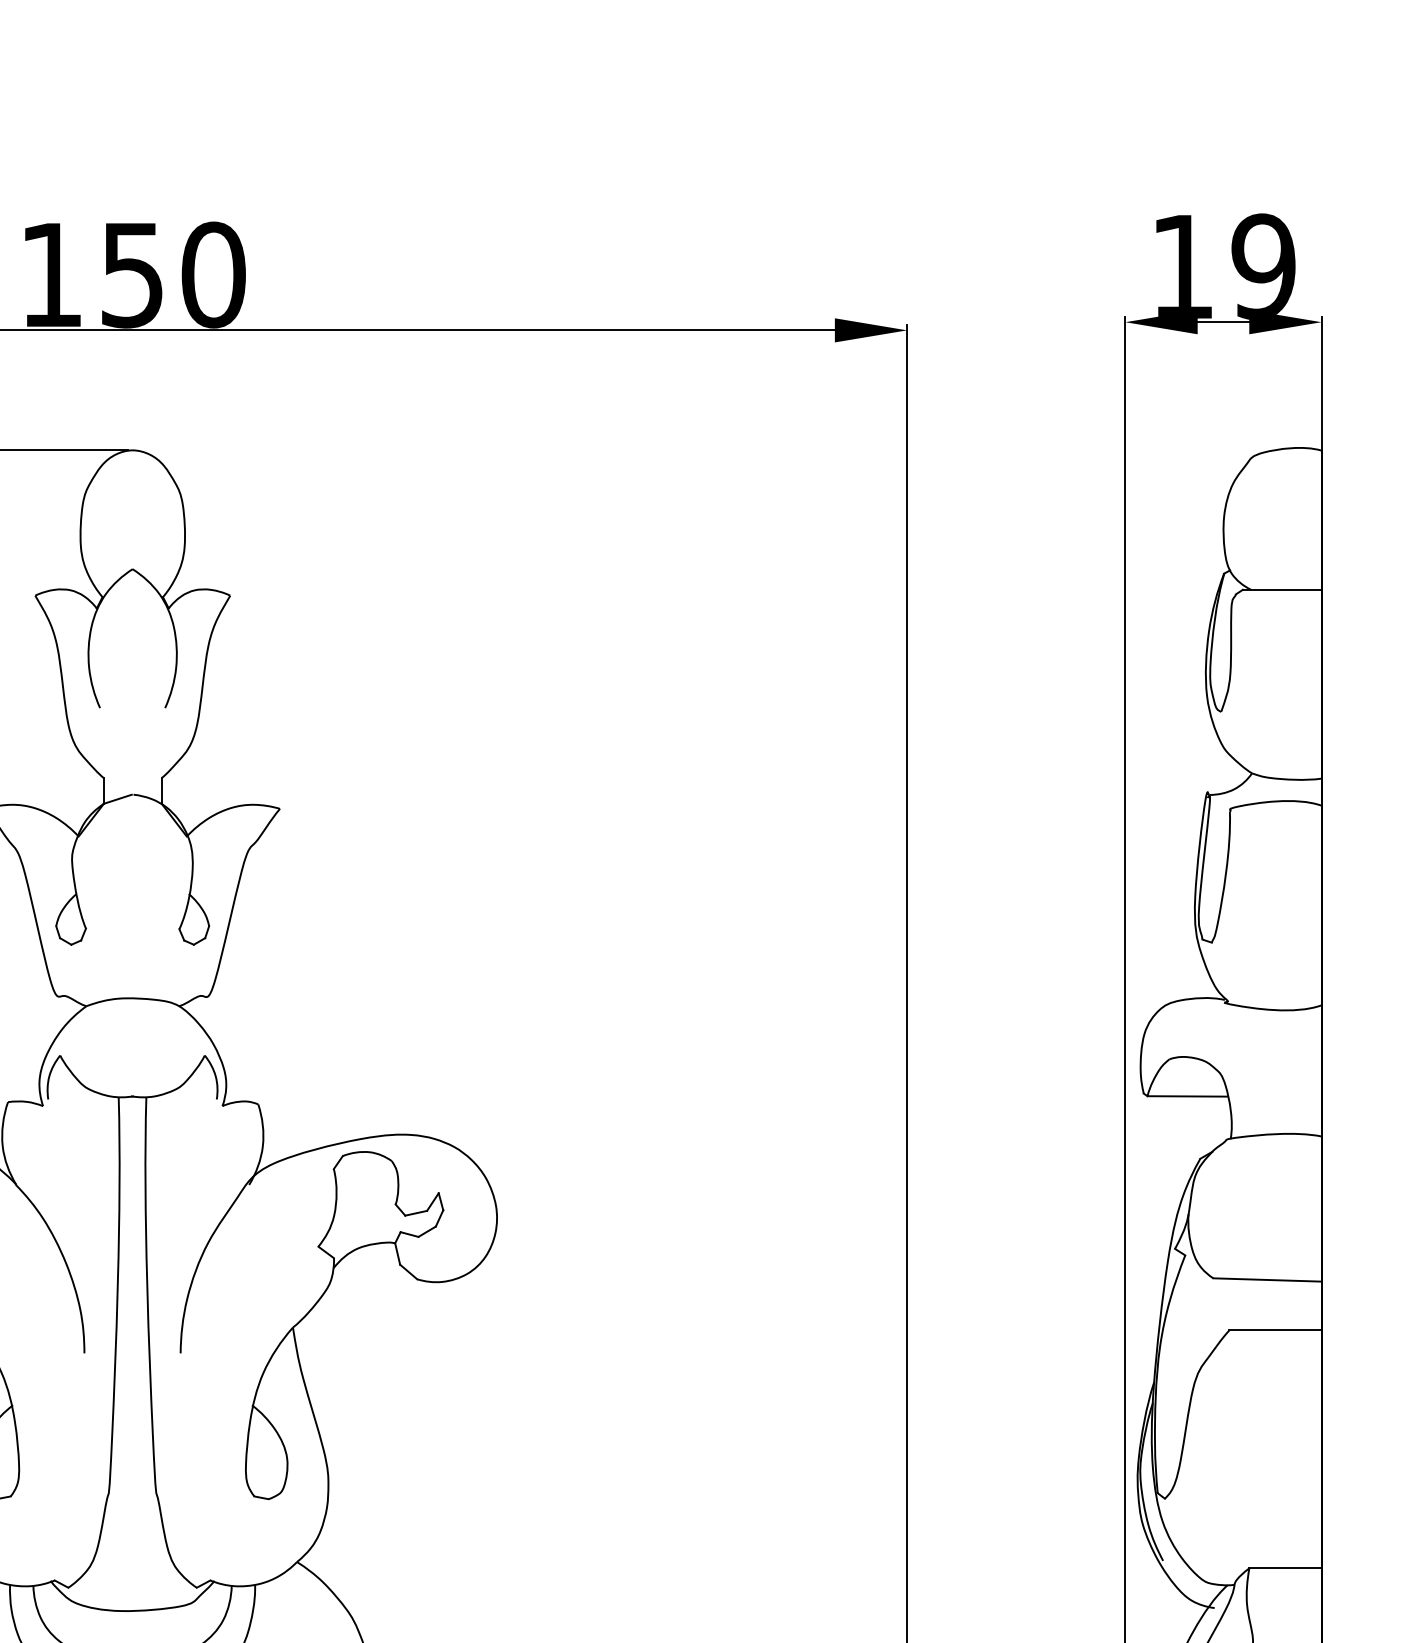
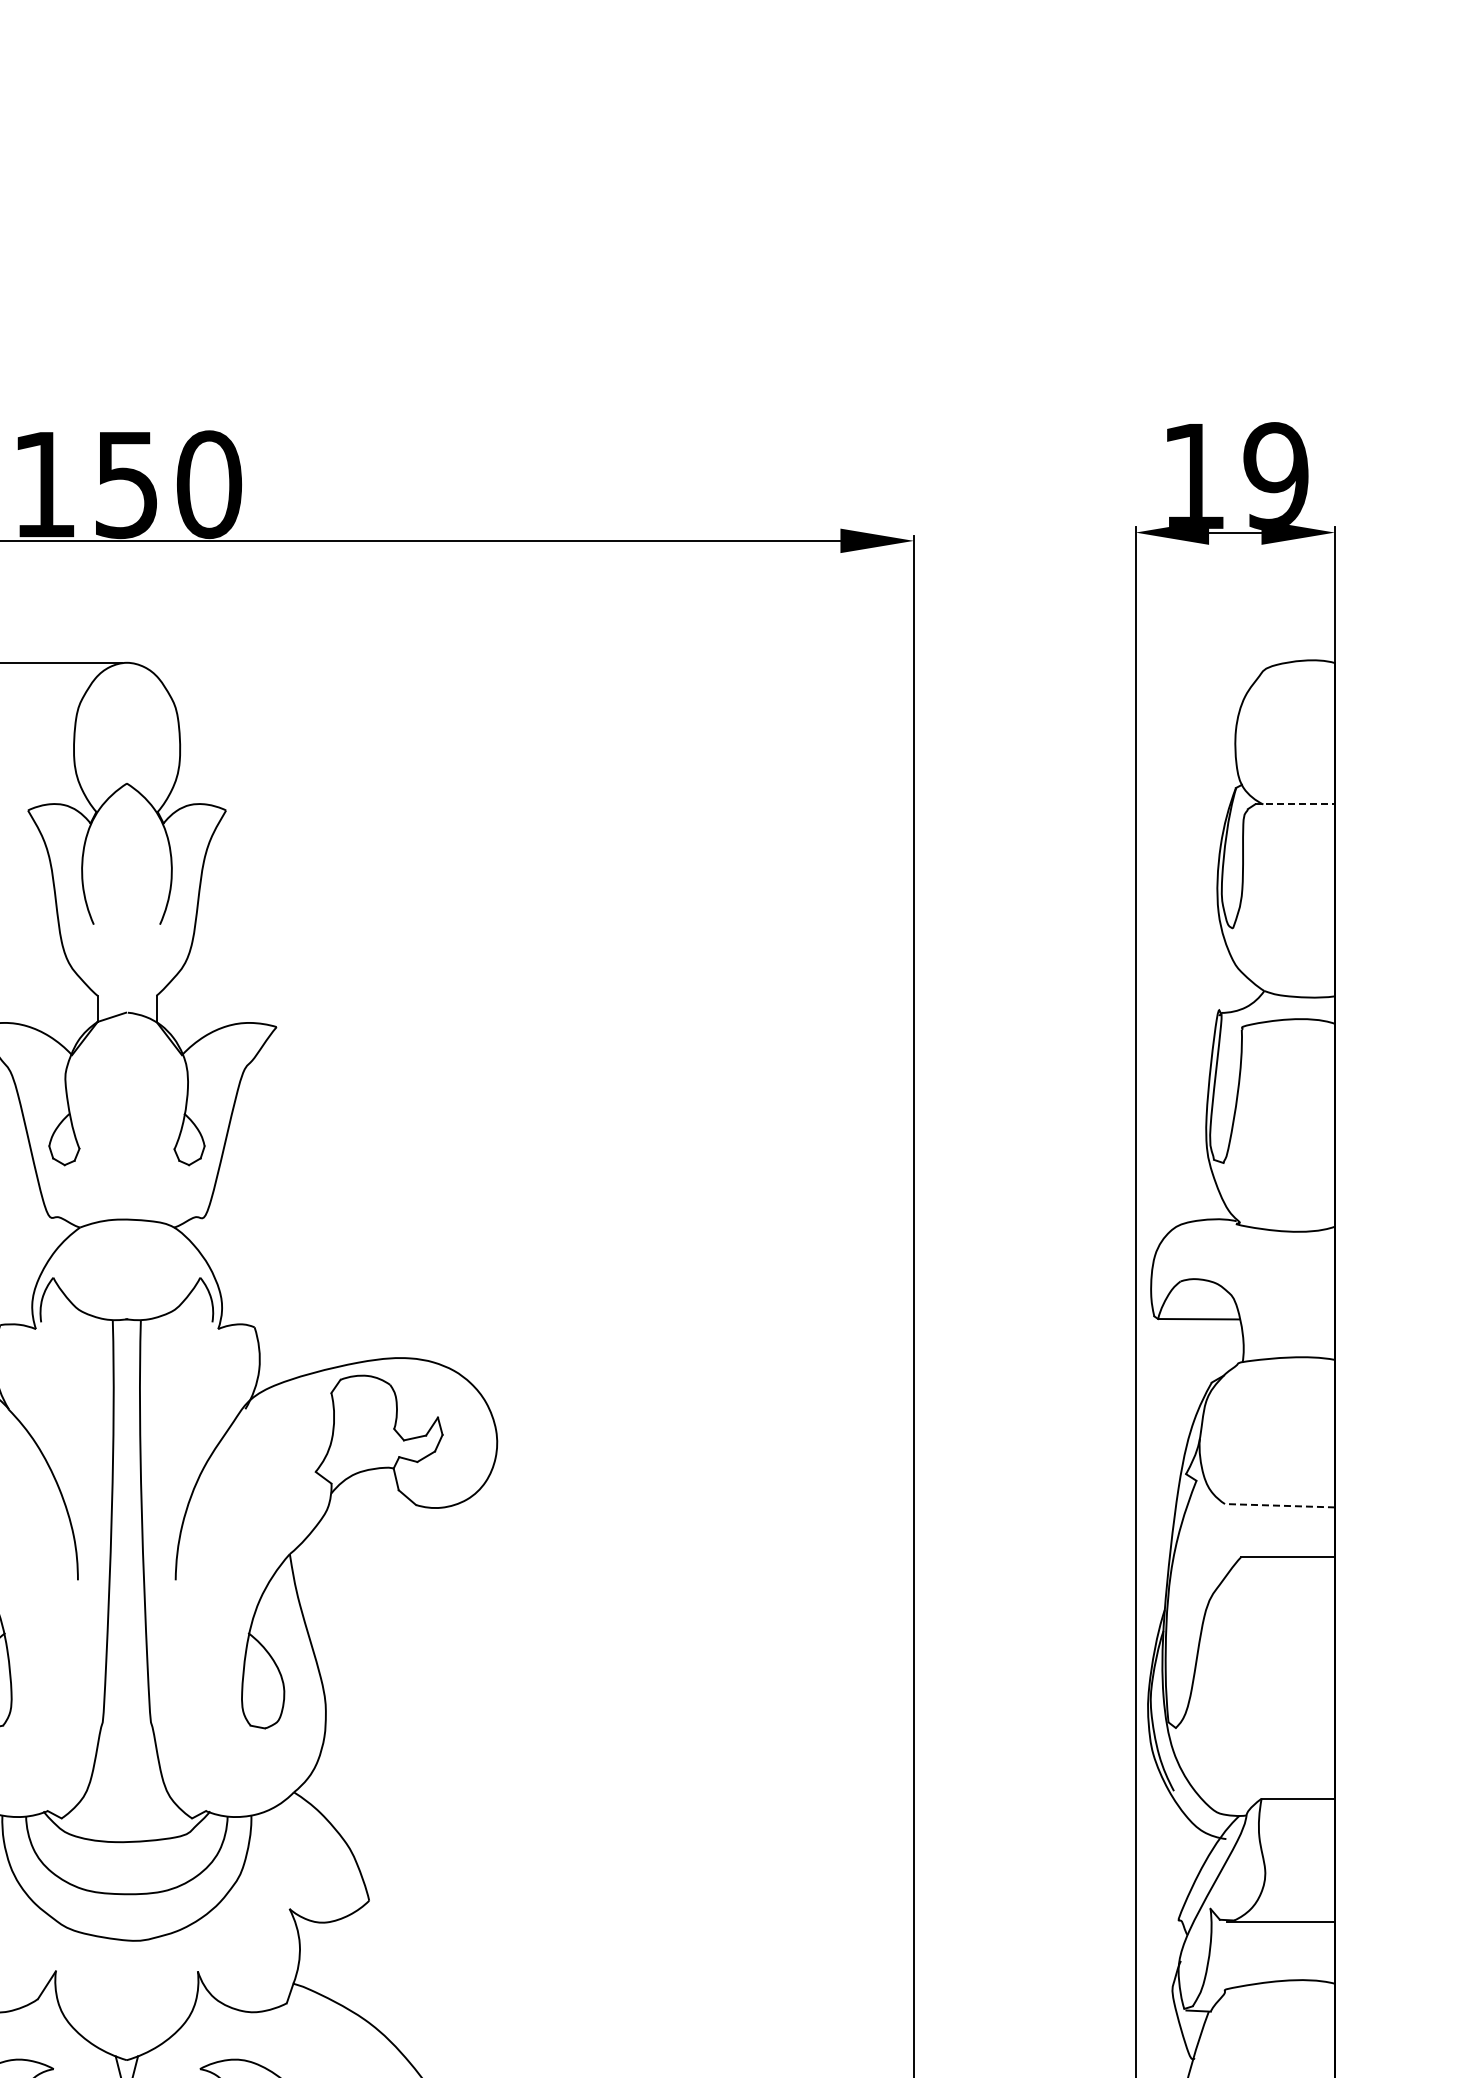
line: (1281, 589) -> (1294, 804), solid -> dashed
line: (1266, 1279) -> (1279, 1505), solid -> dashed

